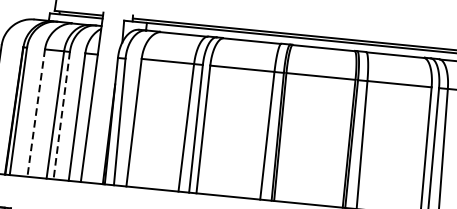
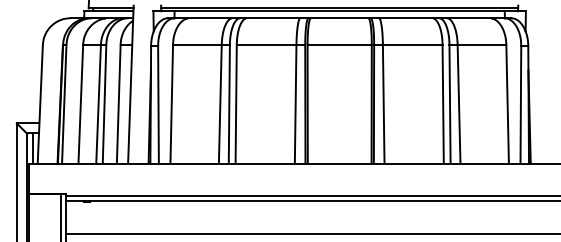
line: (35, 113) -> (80, 104), dashed -> solid
line: (61, 115) -> (104, 104), dashed -> solid

